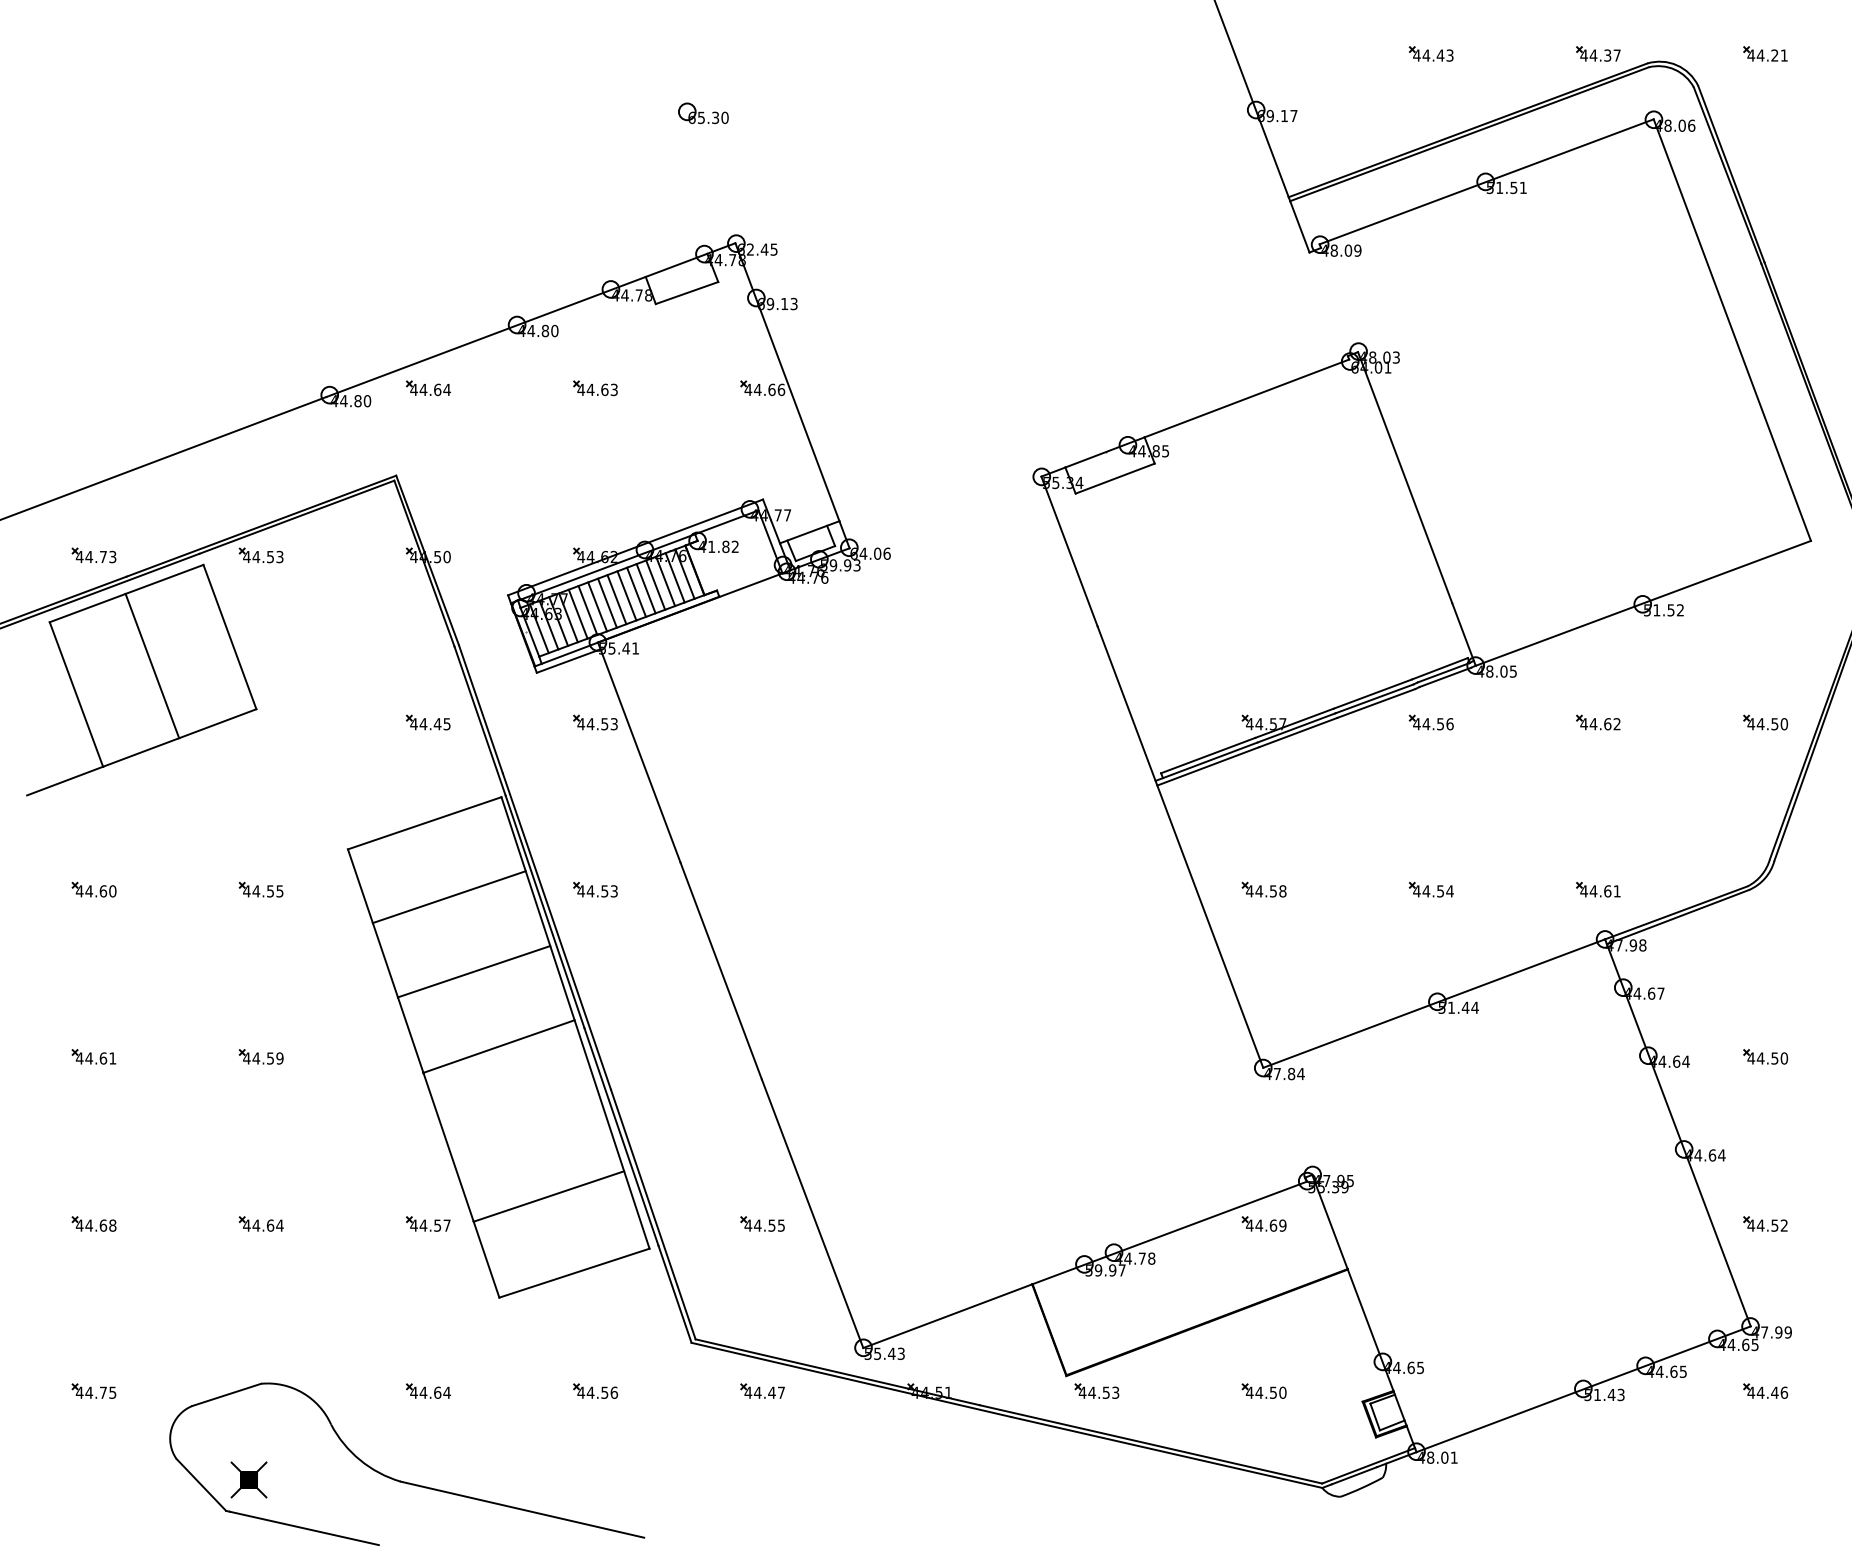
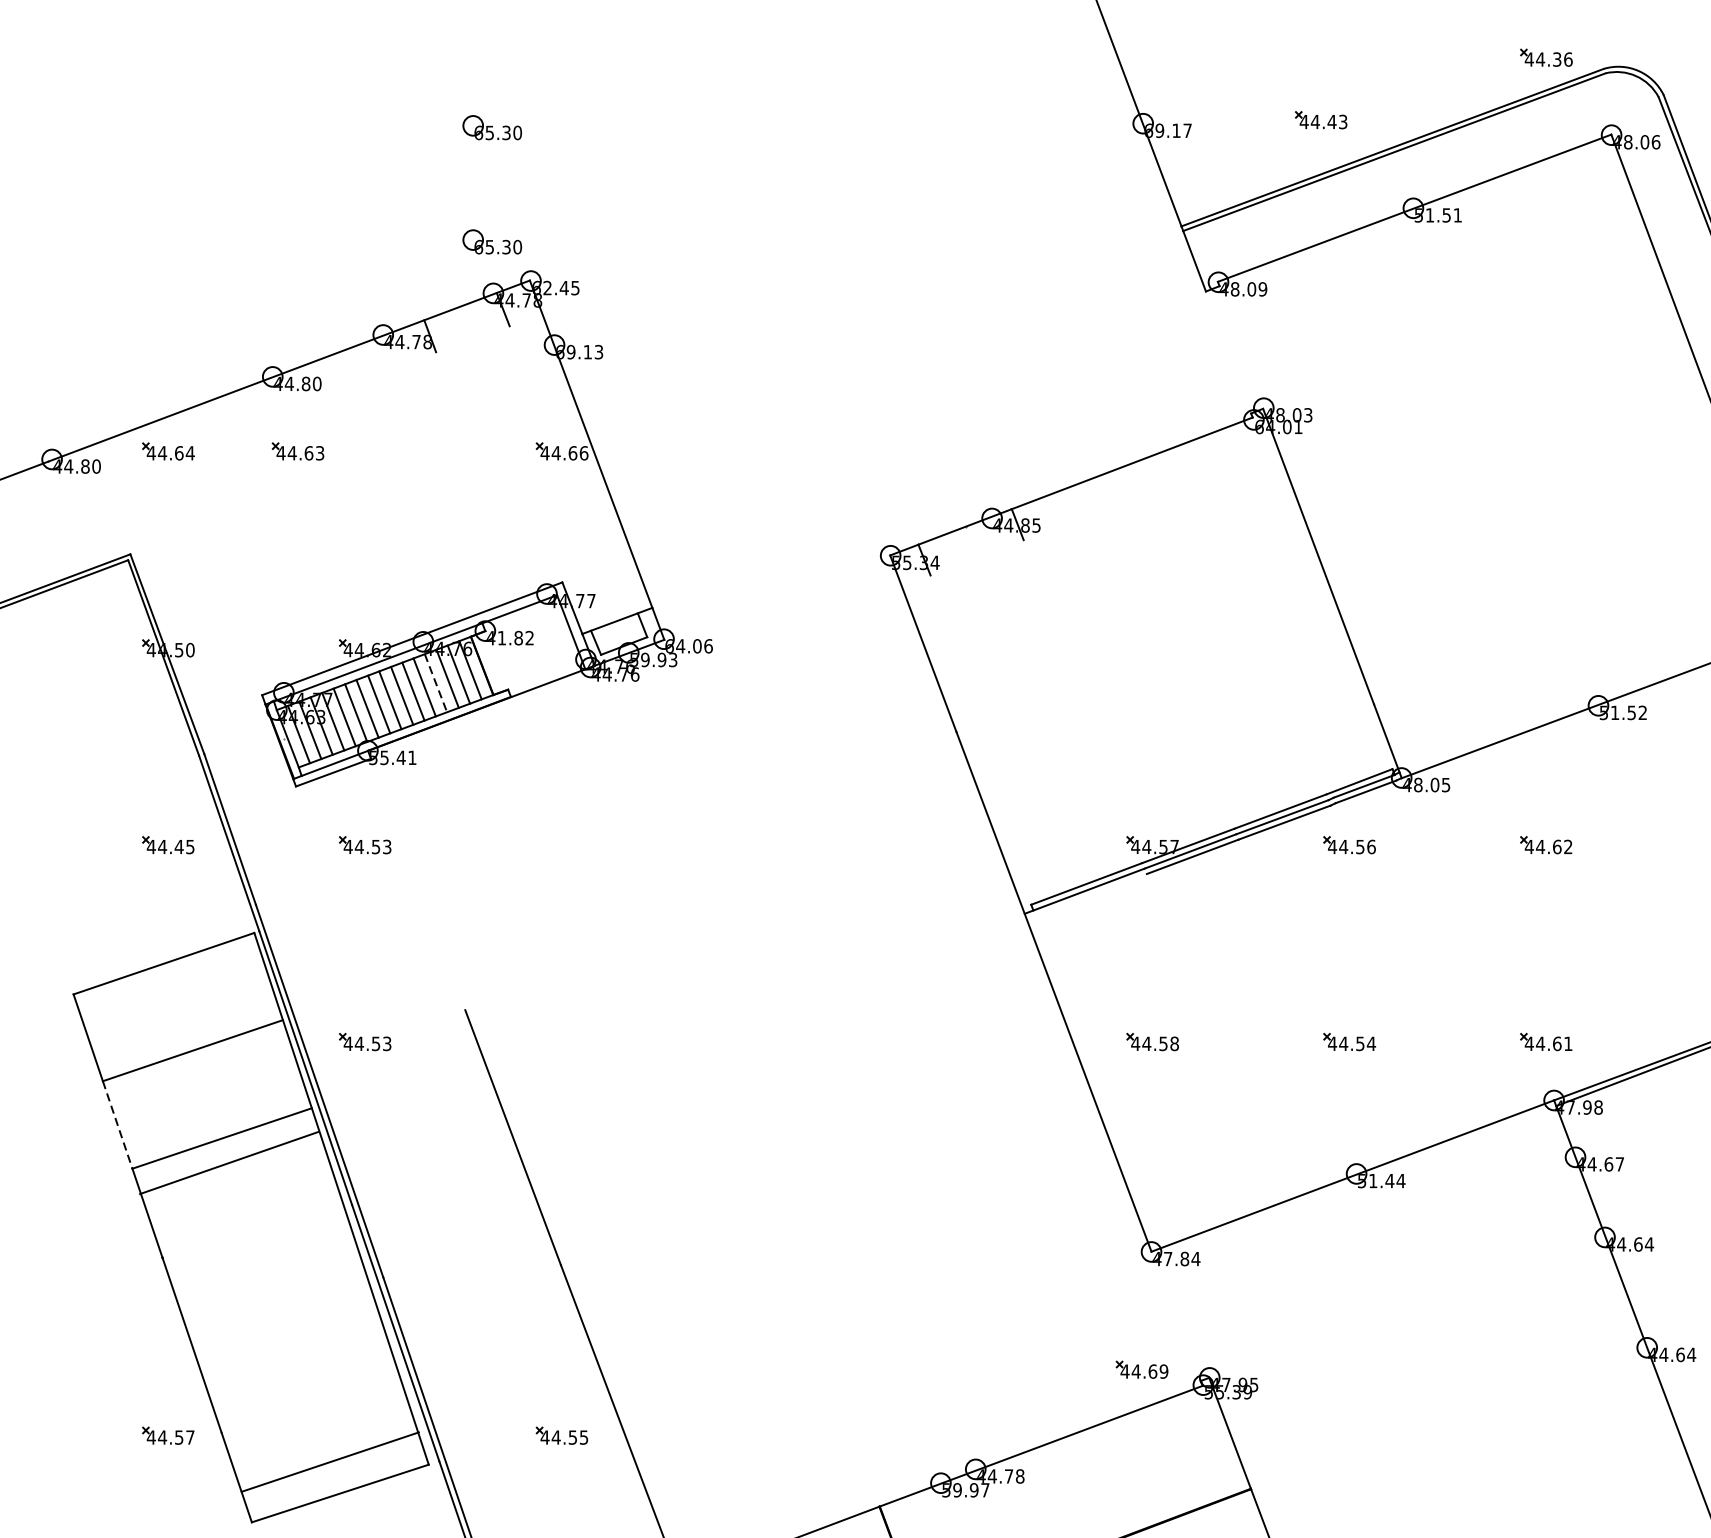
part: (1430, 53) -> (1320, 119), moved
text: (1616, 55) -> (1567, 59), 44.37 -> 44.36
part: (703, 210) -> (492, 242), added
line: (686, 293) -> (472, 339), removed
part: (595, 388) -> (297, 451), moved
line: (1114, 478) -> (976, 557), removed
line: (655, 585) -> (435, 683), solid -> dashed
line: (640, 755) -> (418, 883), removed
line: (1208, 766) -> (1087, 896), removed
line: (385, 960) -> (117, 1125), solid -> dashed
line: (498, 1046) -> (228, 1162), moved
line: (548, 1196) -> (329, 1462), moved
part: (1263, 1223) -> (1141, 1369), moved

